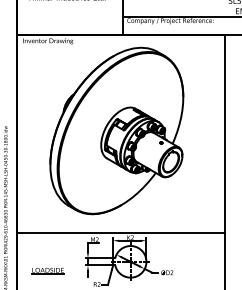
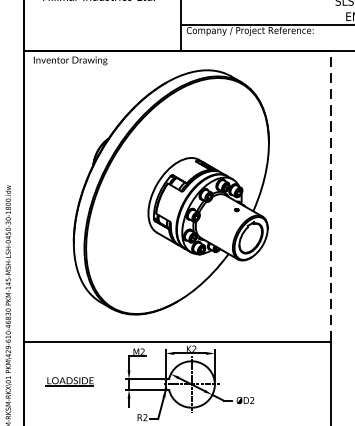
line: (225, 133) -> (330, 196), solid -> dashed
part: (47, 271) -> (69, 382), moved

